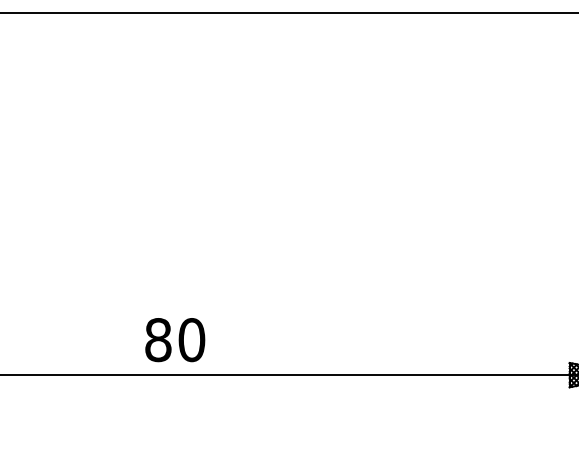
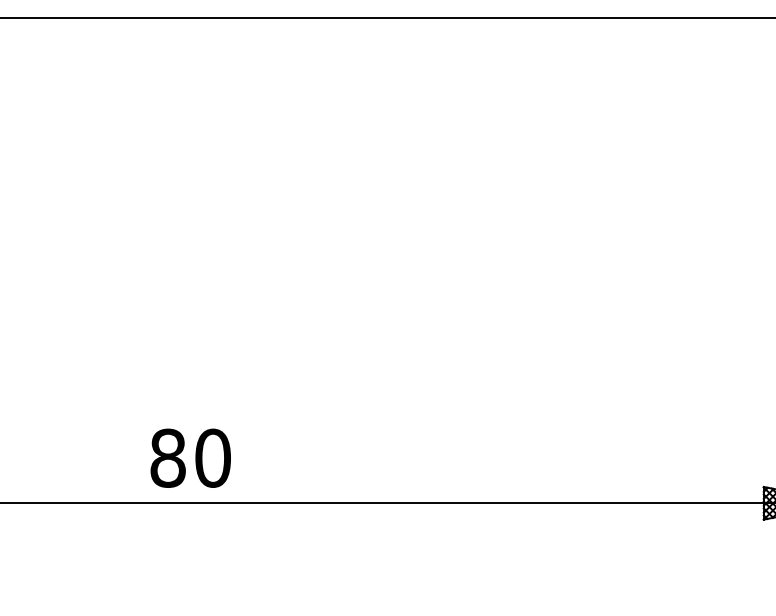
text: (175, 339) -> (190, 457), moved

